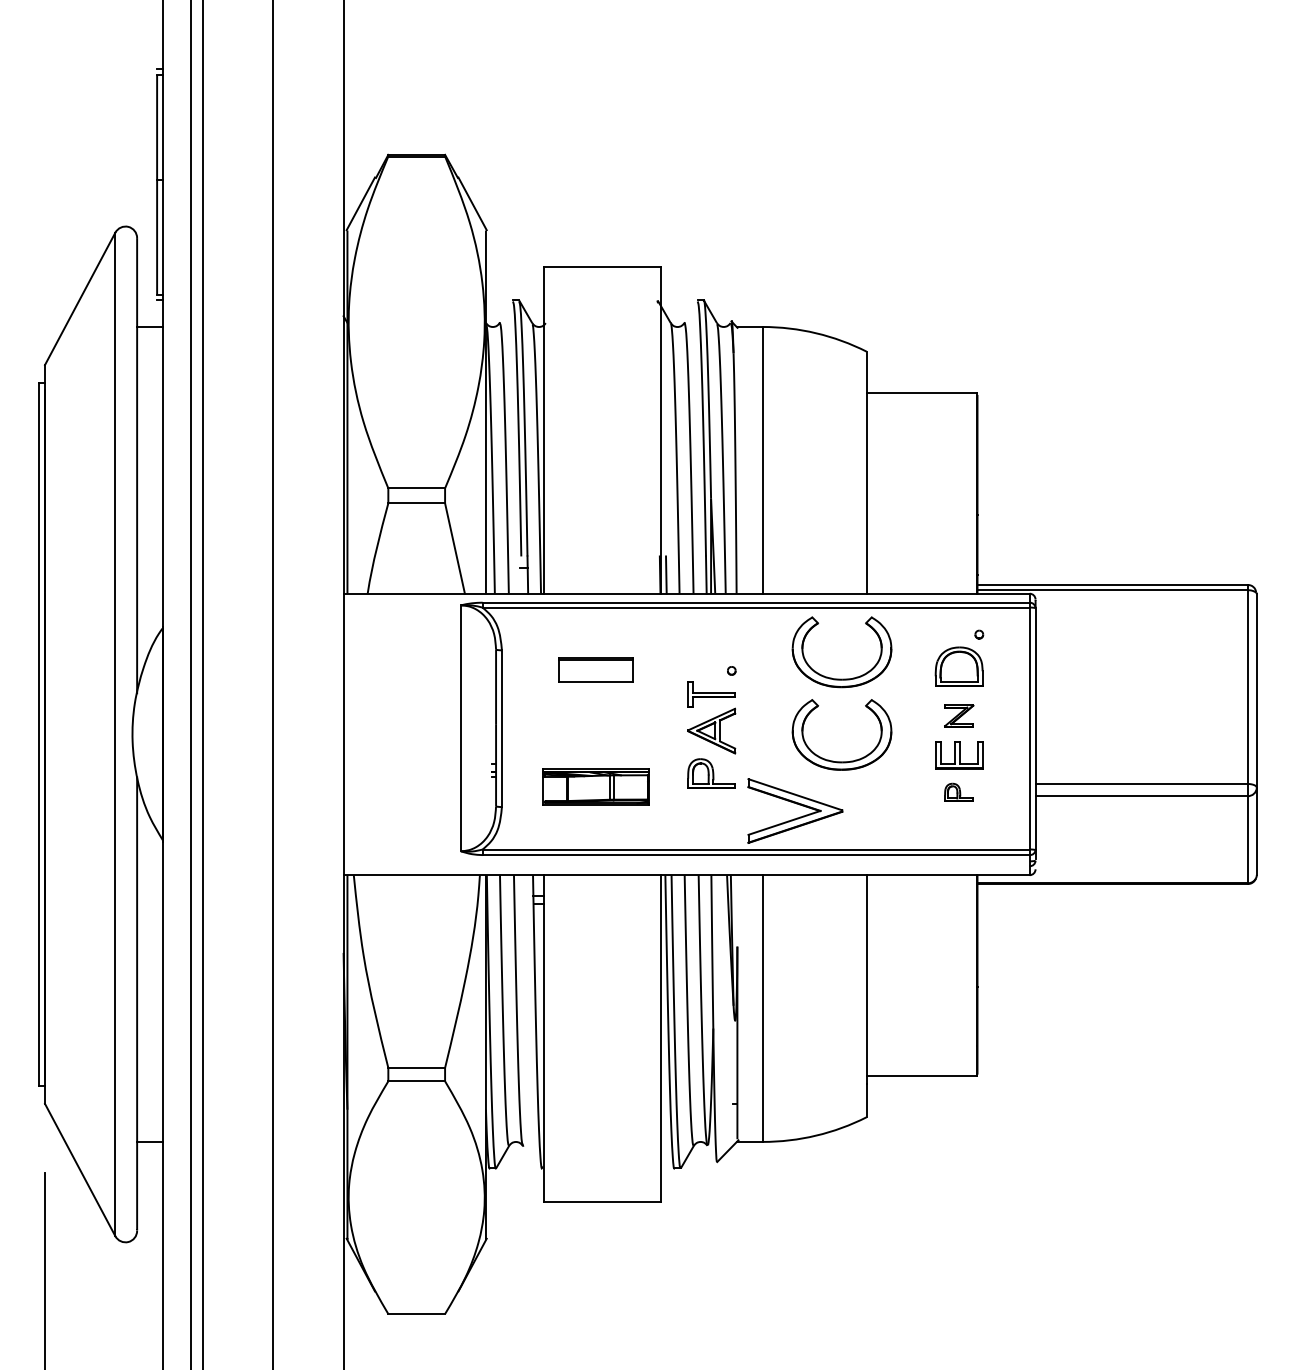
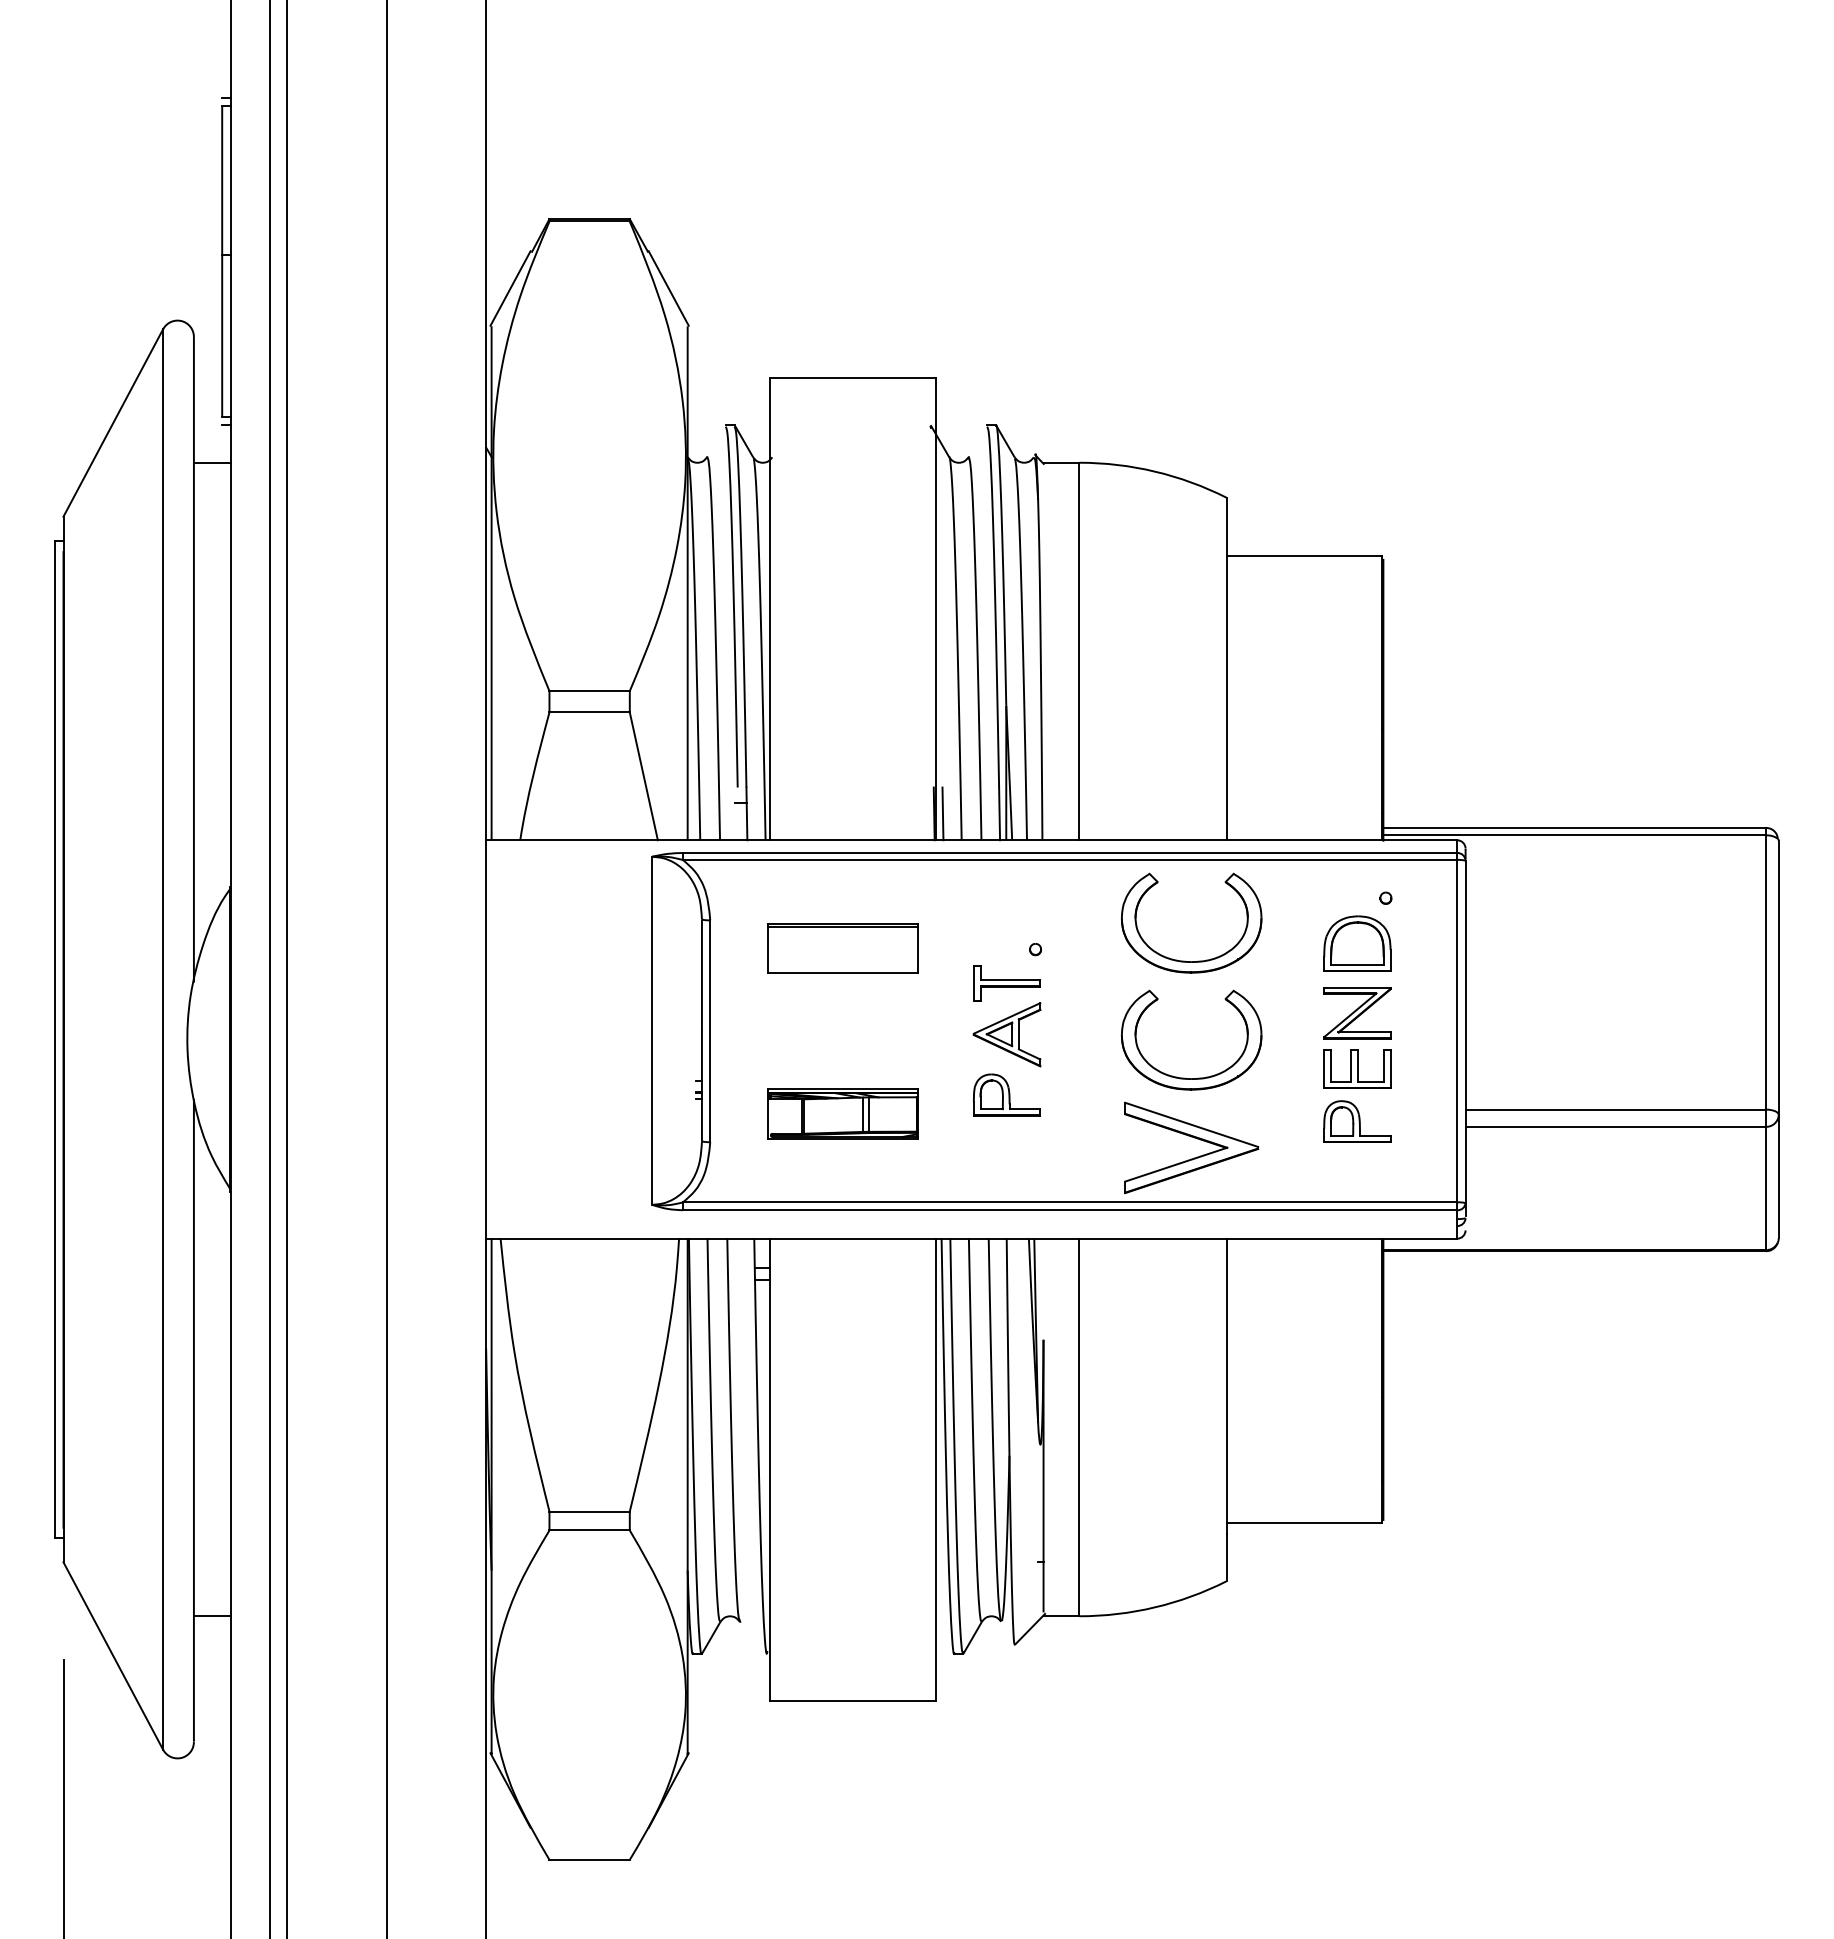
part: (595, 670) -> (842, 948), size x1.43
part: (959, 716) -> (1357, 1013), size x1.67
part: (959, 792) -> (1357, 1121), size x1.67
part: (797, 804) -> (1194, 1138), moved

